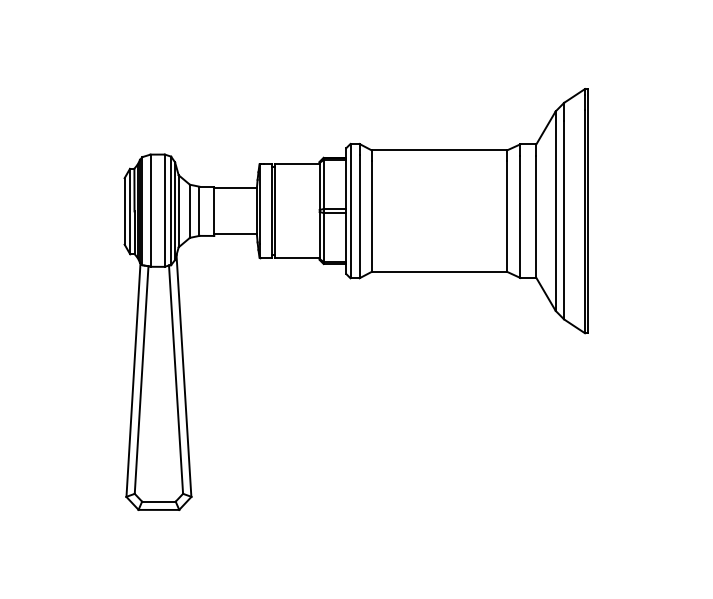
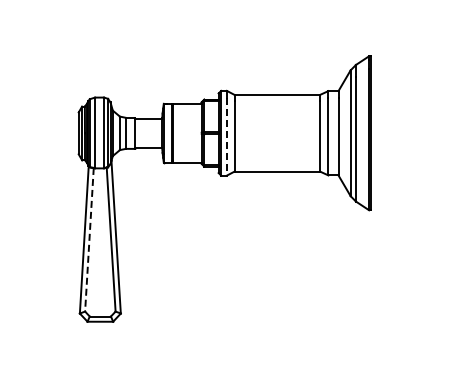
line: (358, 216) -> (226, 136), solid -> dashed
line: (141, 379) -> (89, 239), solid -> dashed

